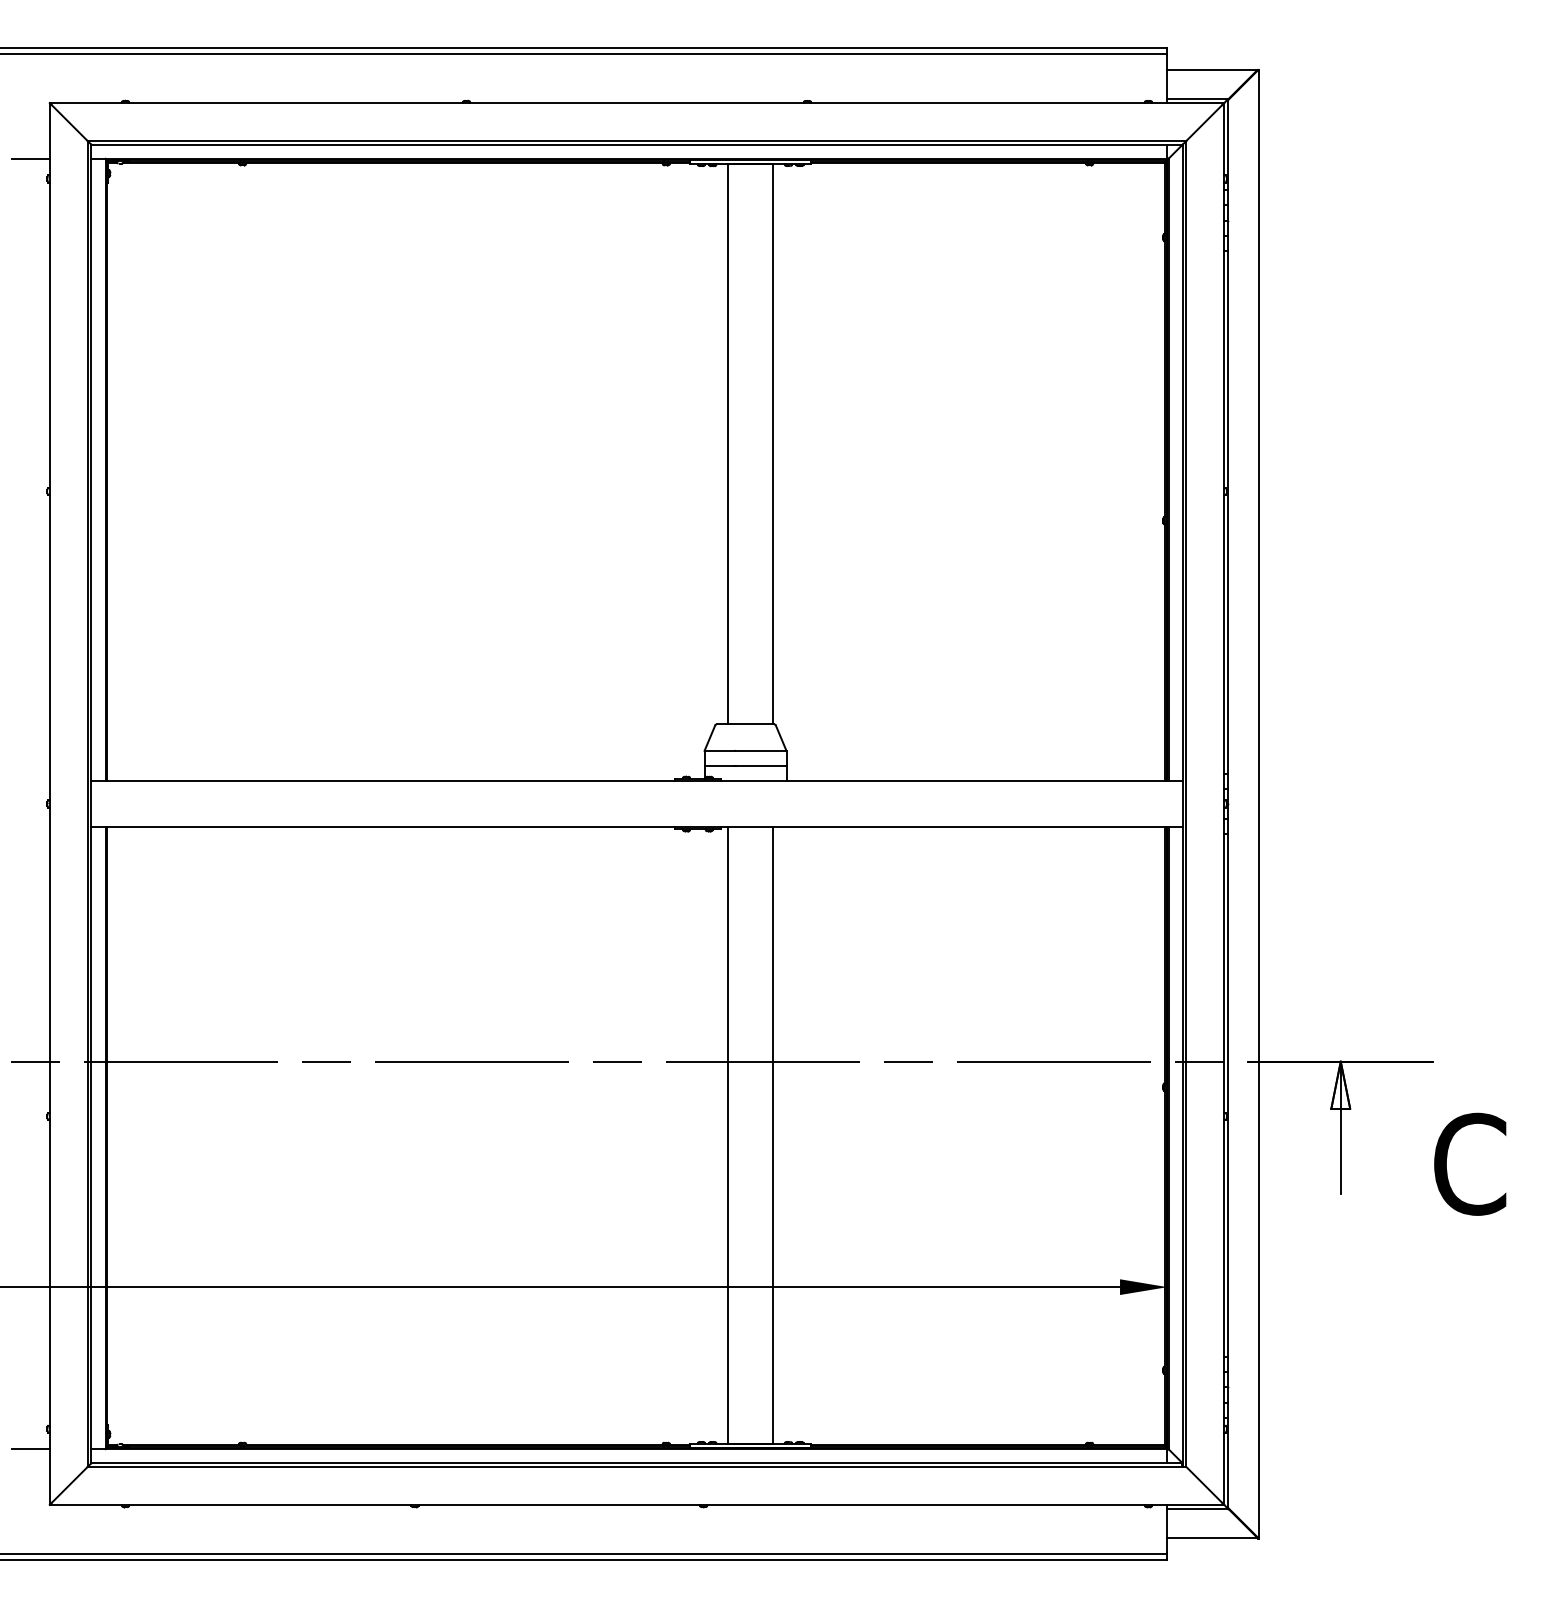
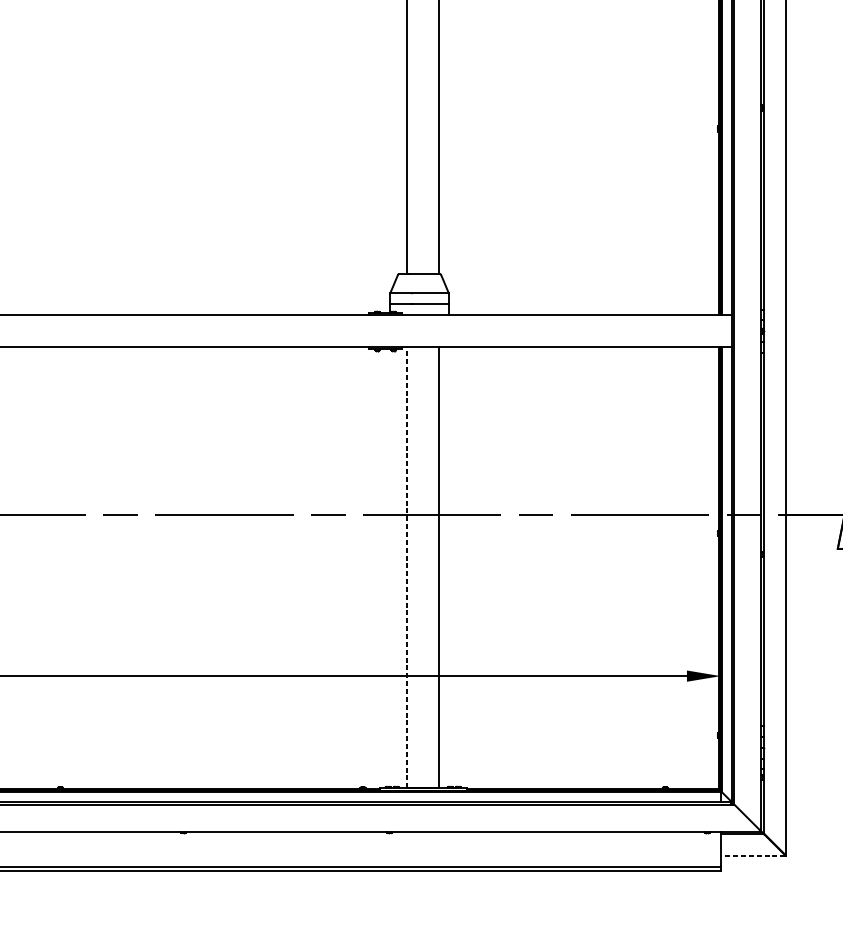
line: (727, 1135) -> (406, 567), solid -> dashed
line: (1212, 1538) -> (752, 855), solid -> dashed

